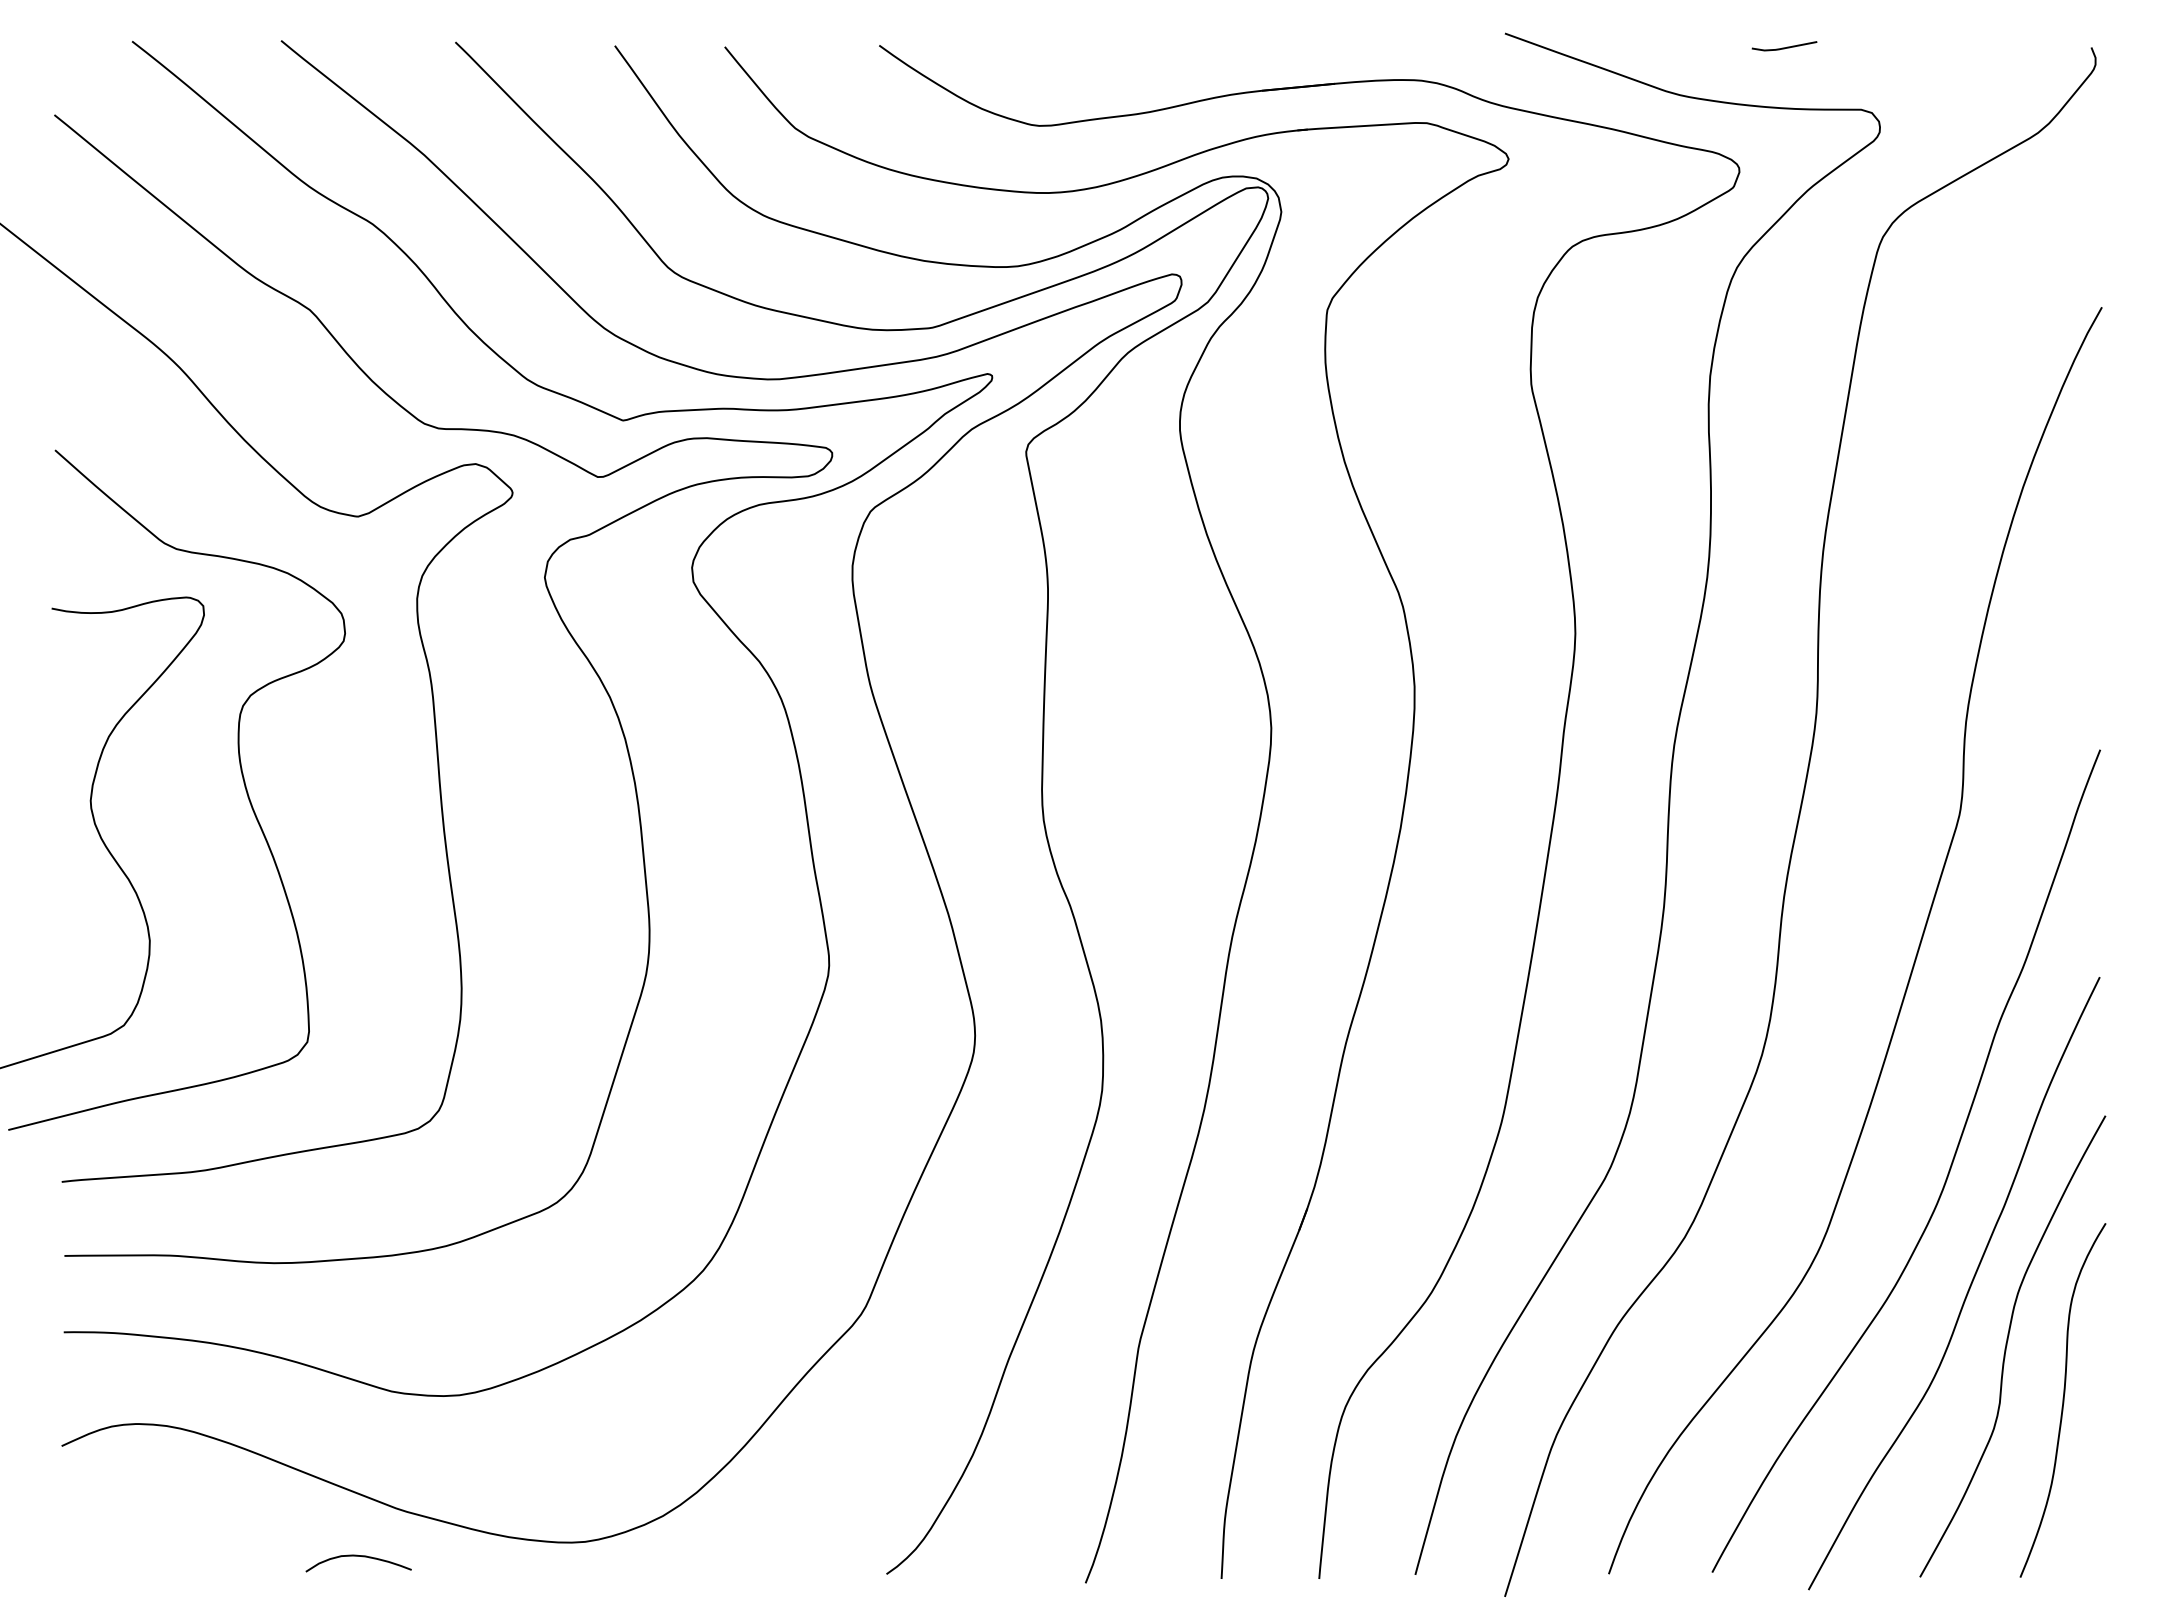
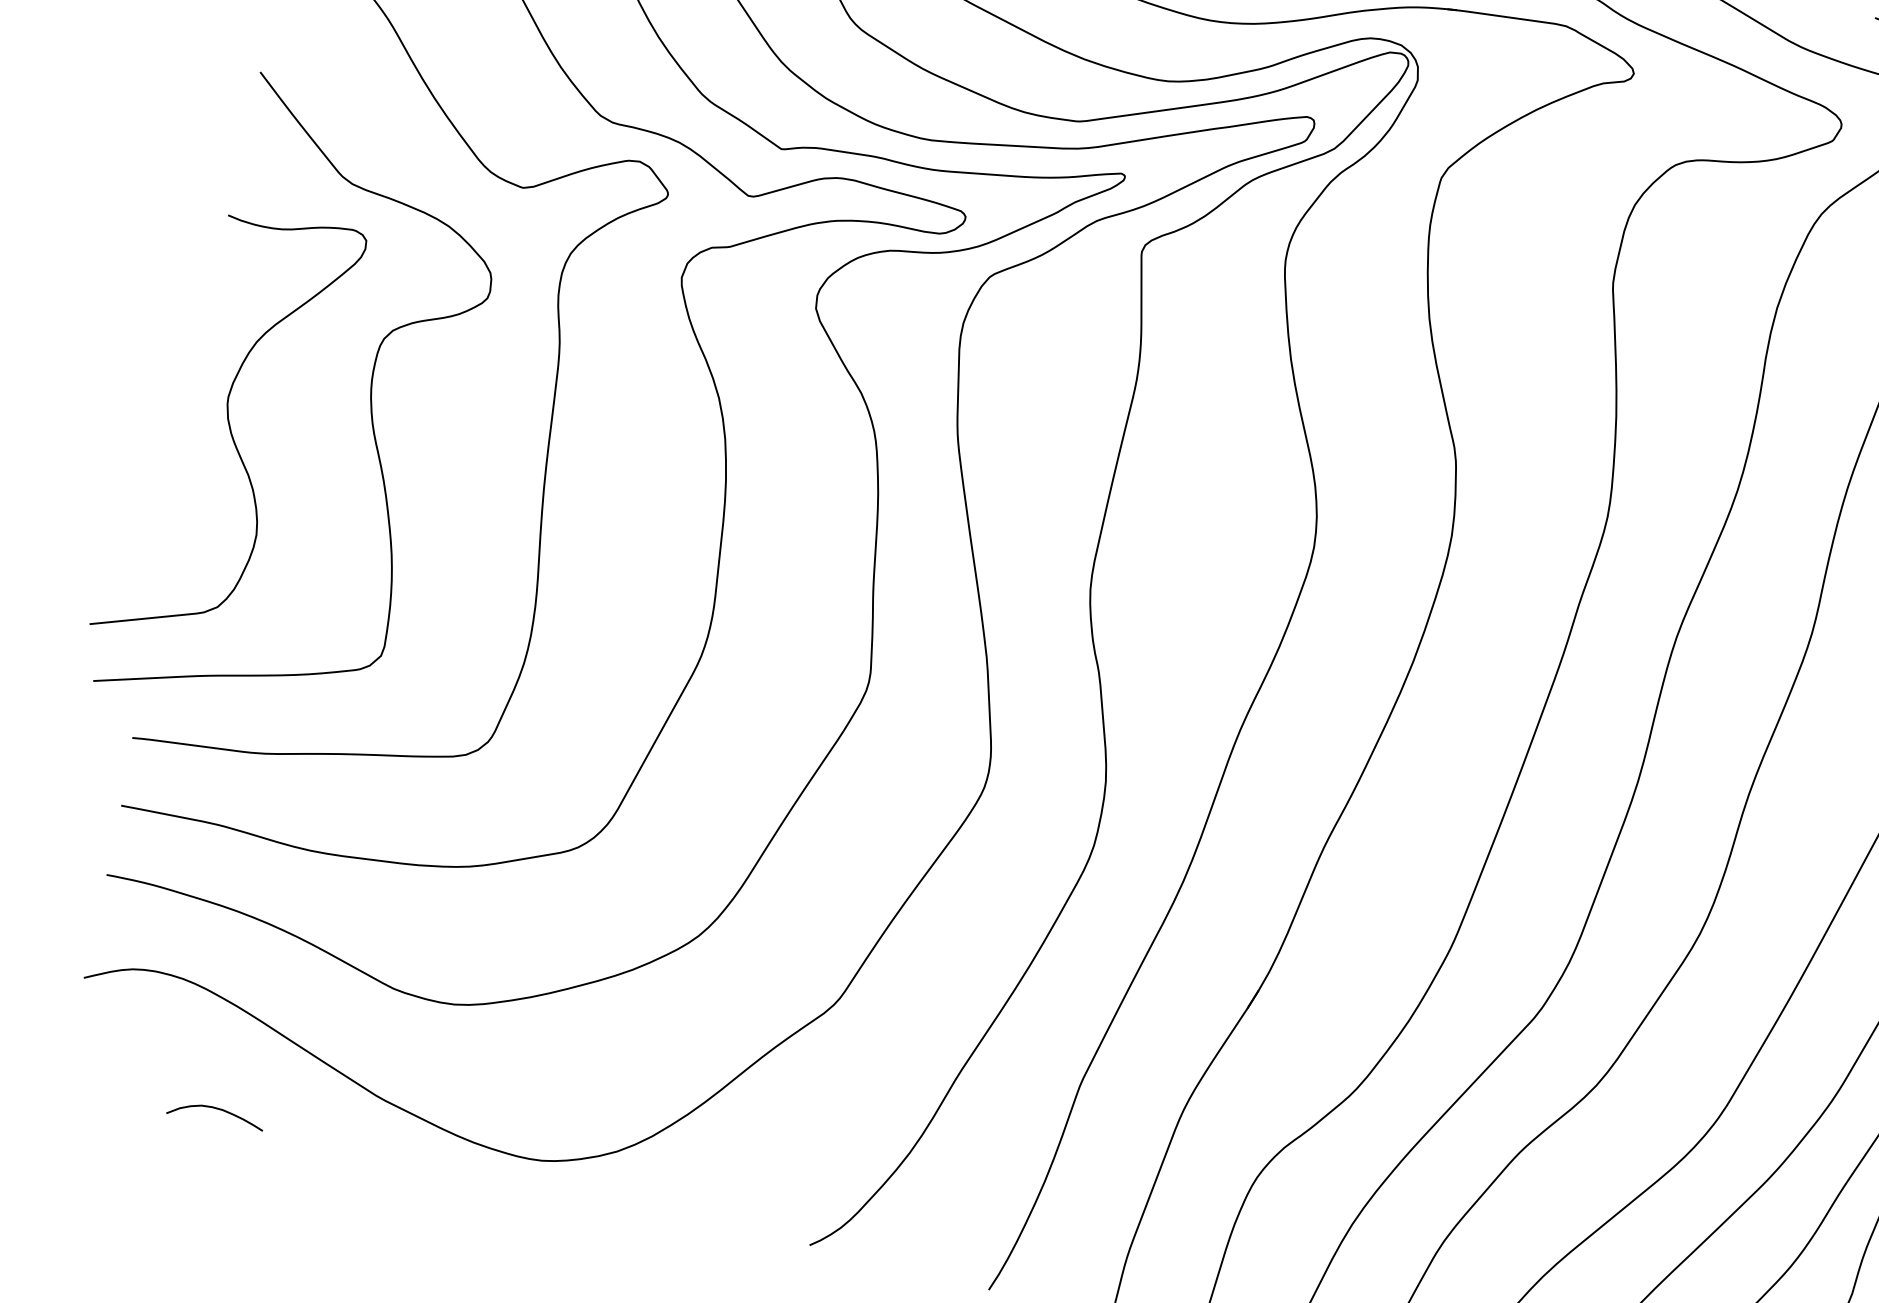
curve: (358, 1556) -> (216, 1109), moved

